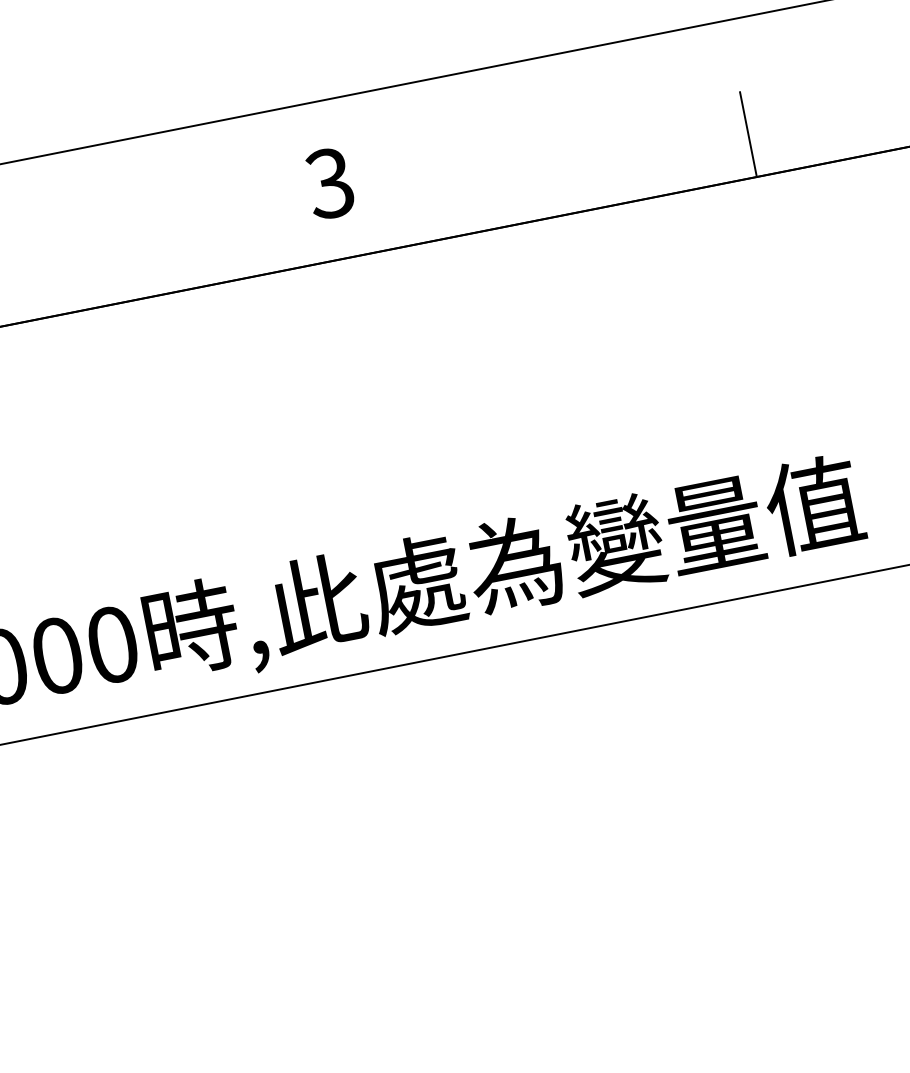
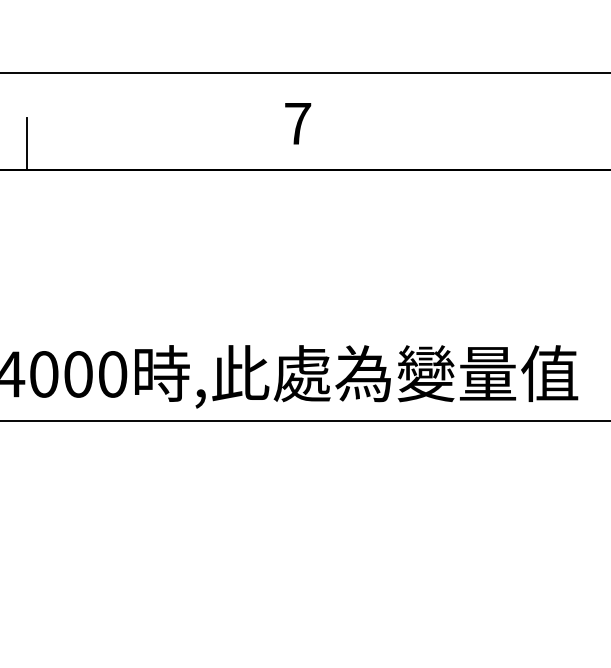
line: (748, 133) -> (554, 143), removed
text: (329, 183) -> (297, 123), 3 -> 7

